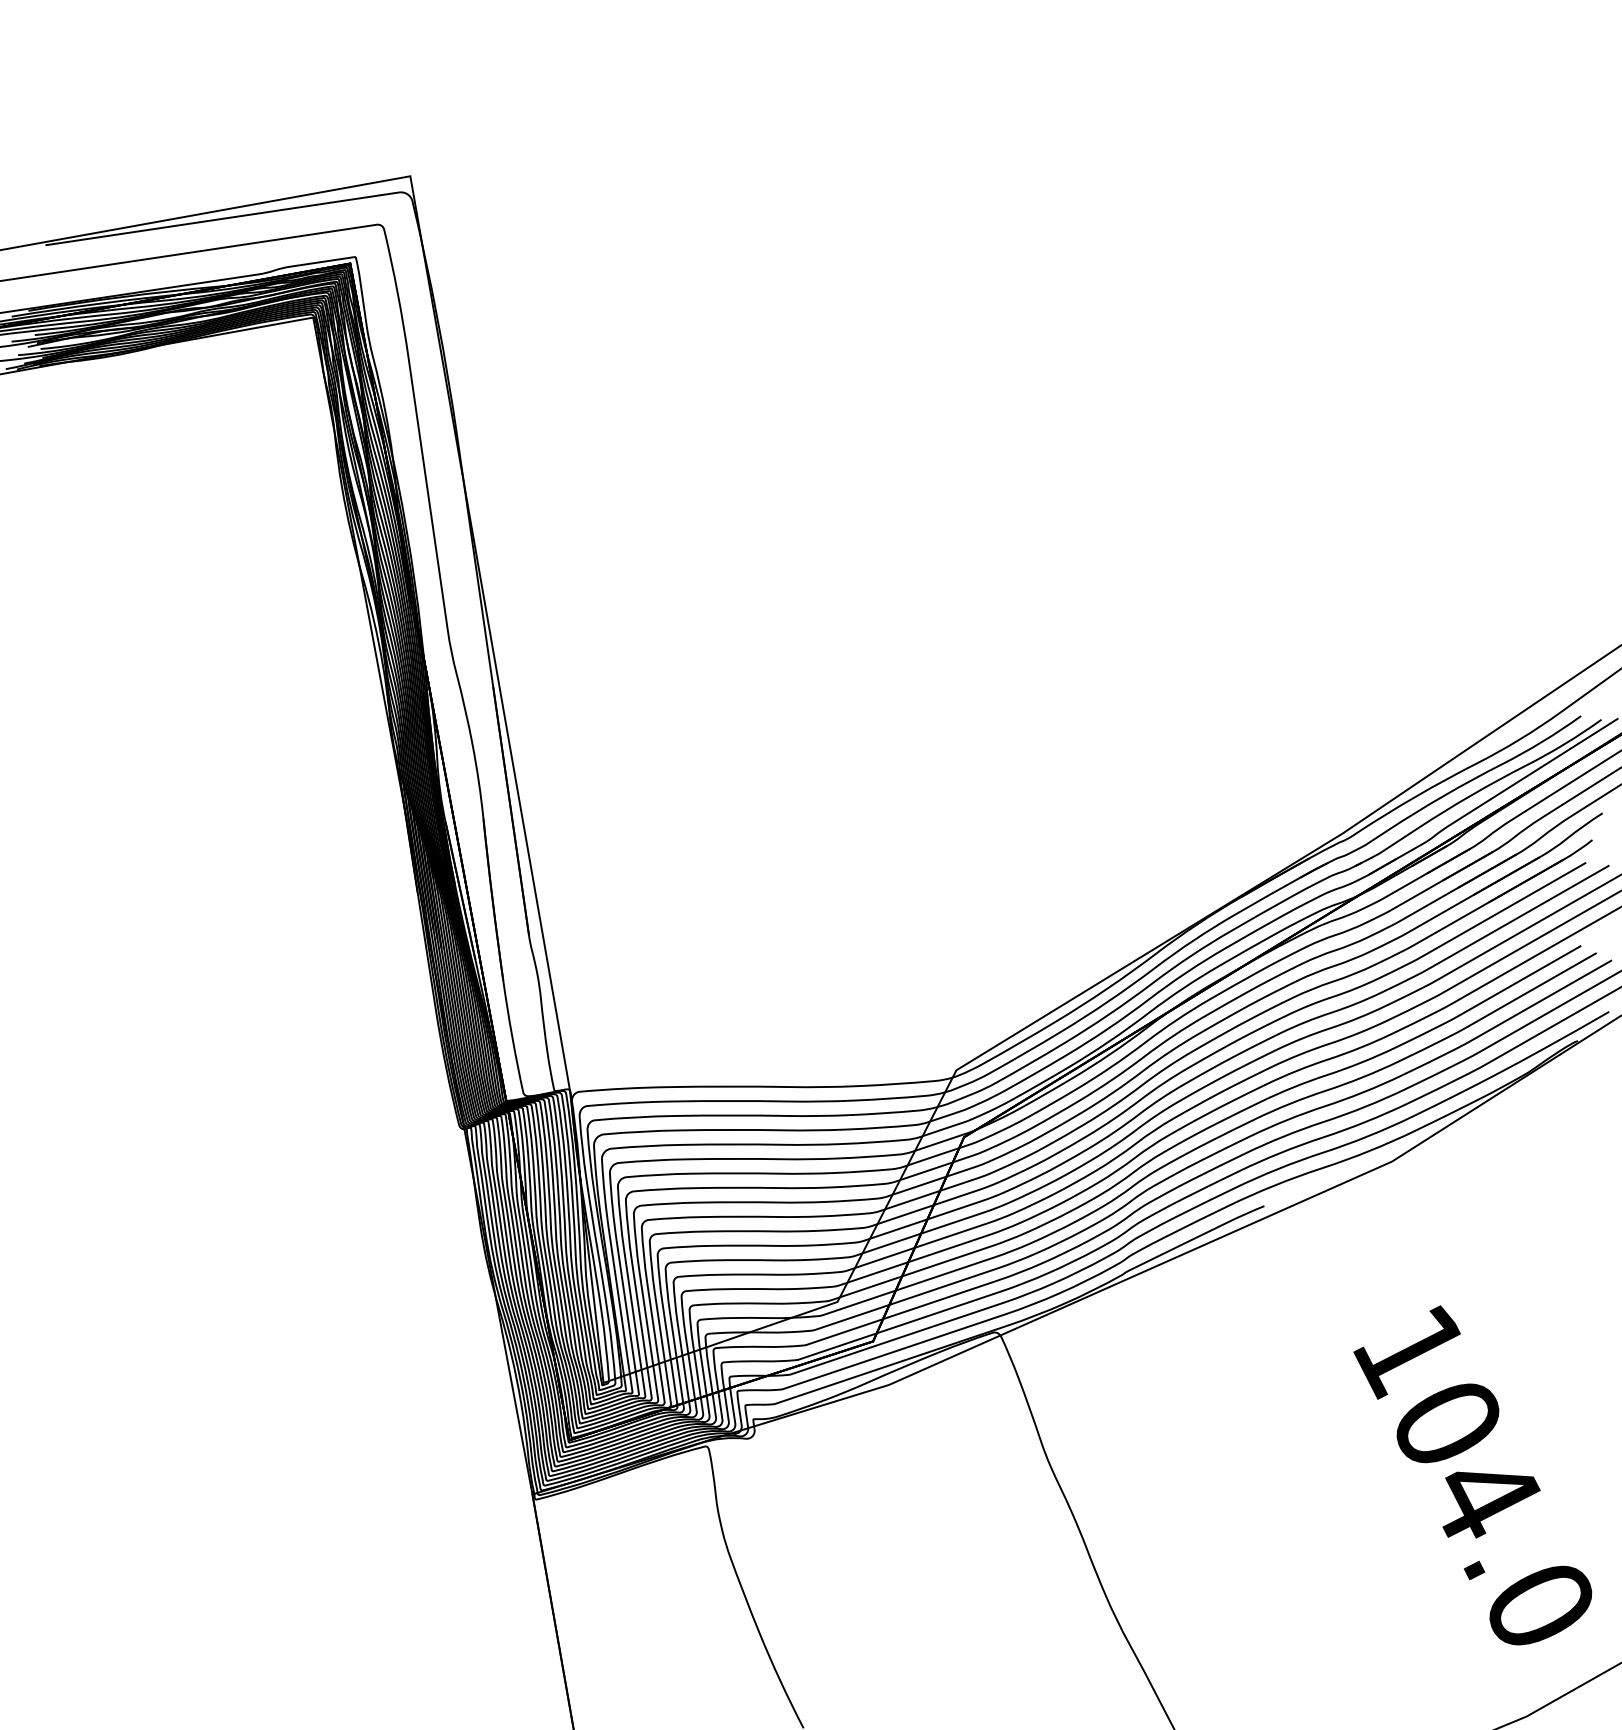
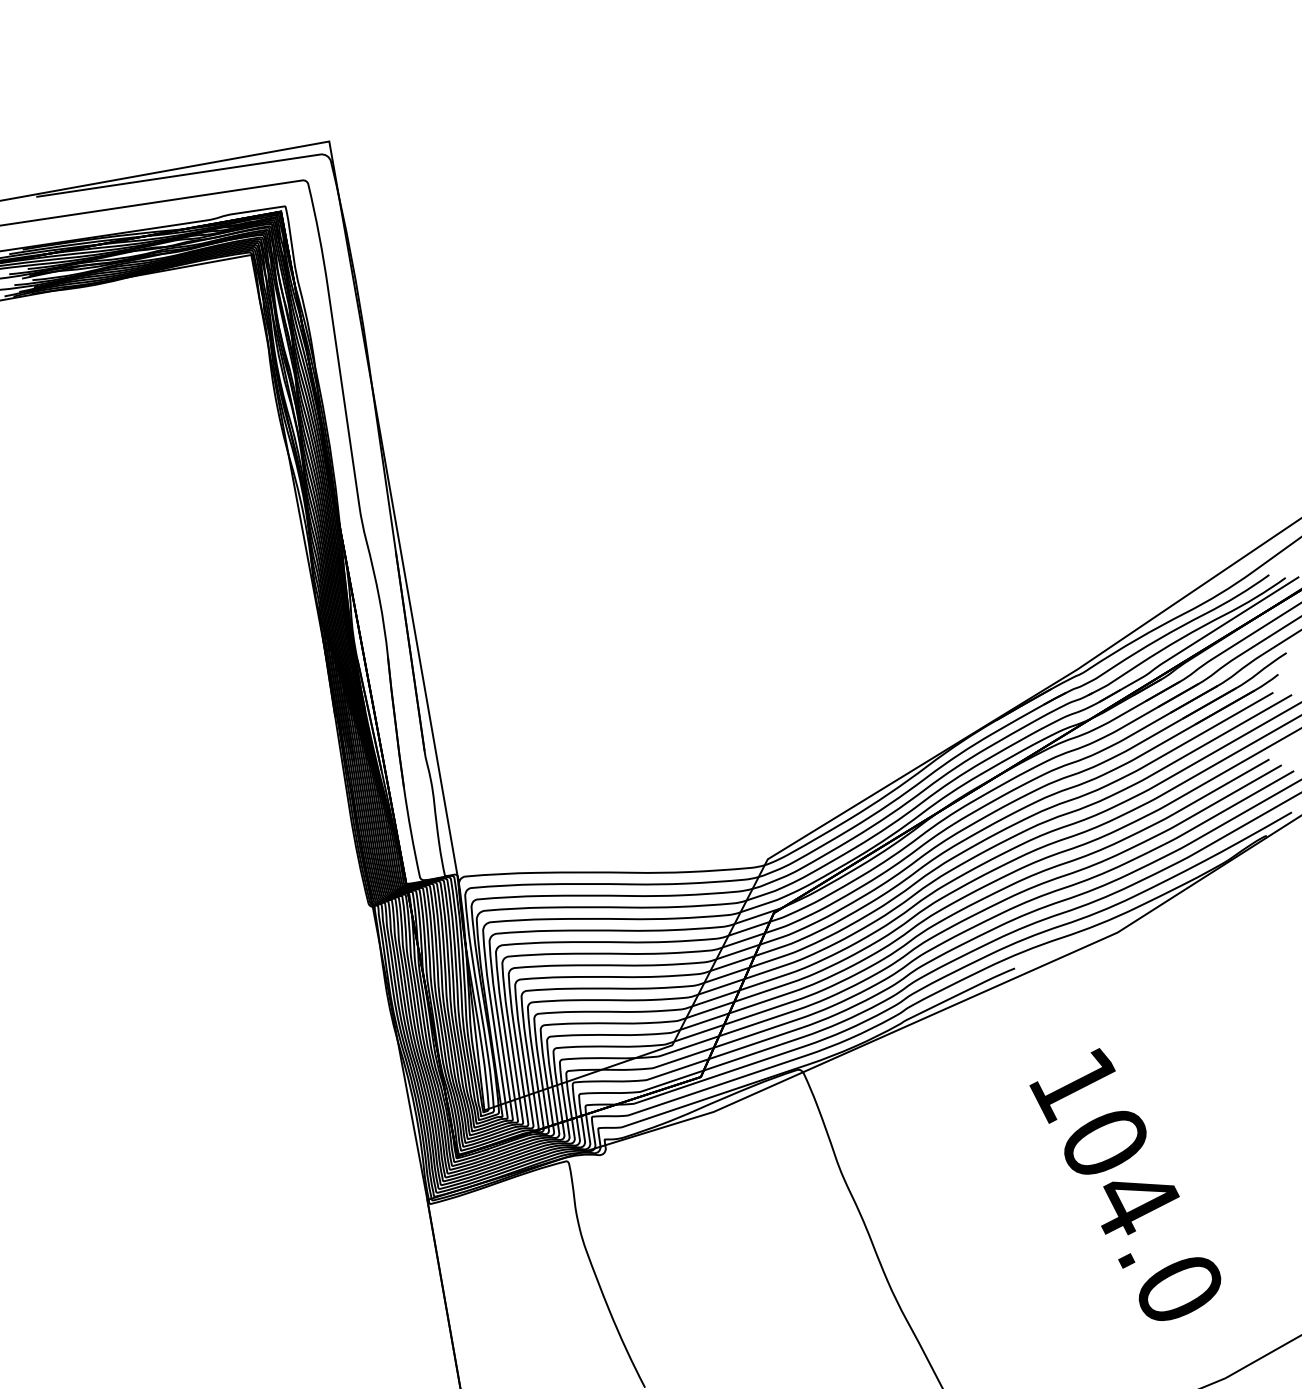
text: (1472, 1475) -> (1125, 1184), moved

